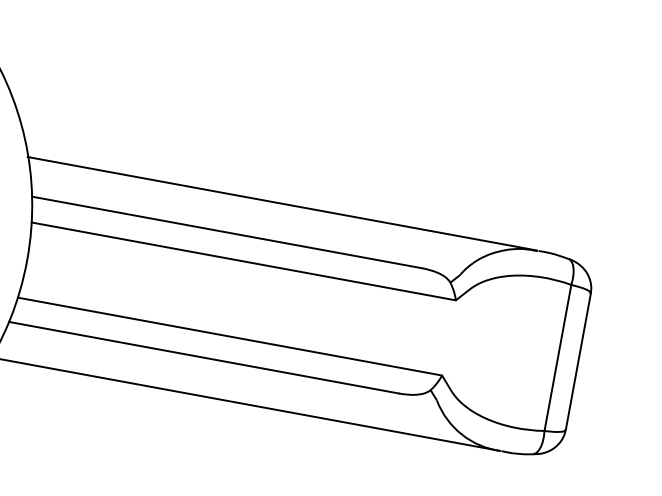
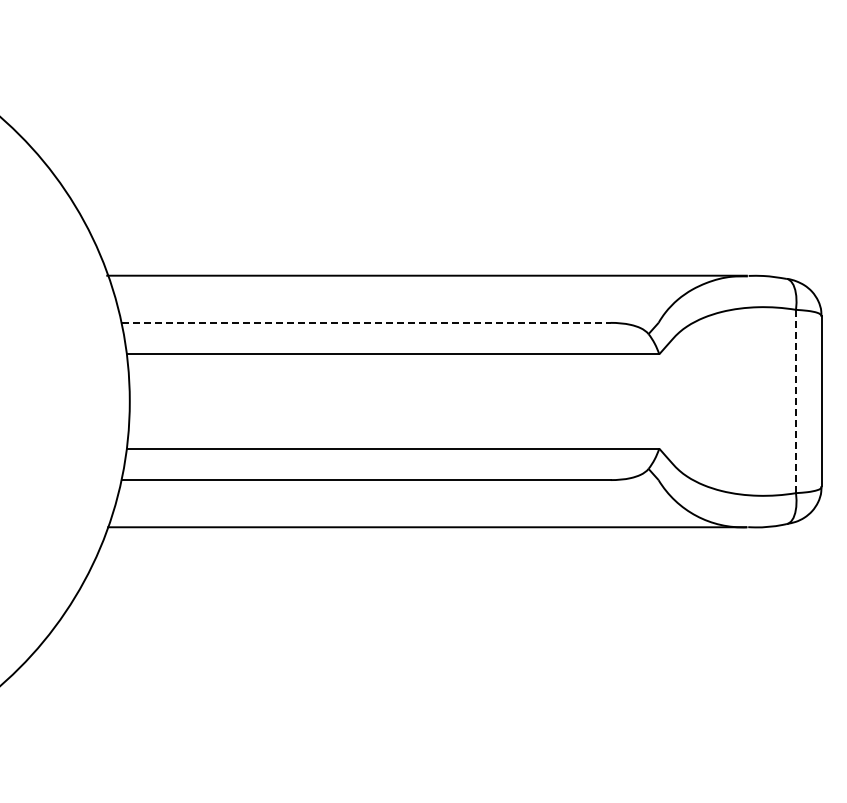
line: (227, 232) -> (366, 322), solid -> dashed
line: (558, 358) -> (796, 401), solid -> dashed

